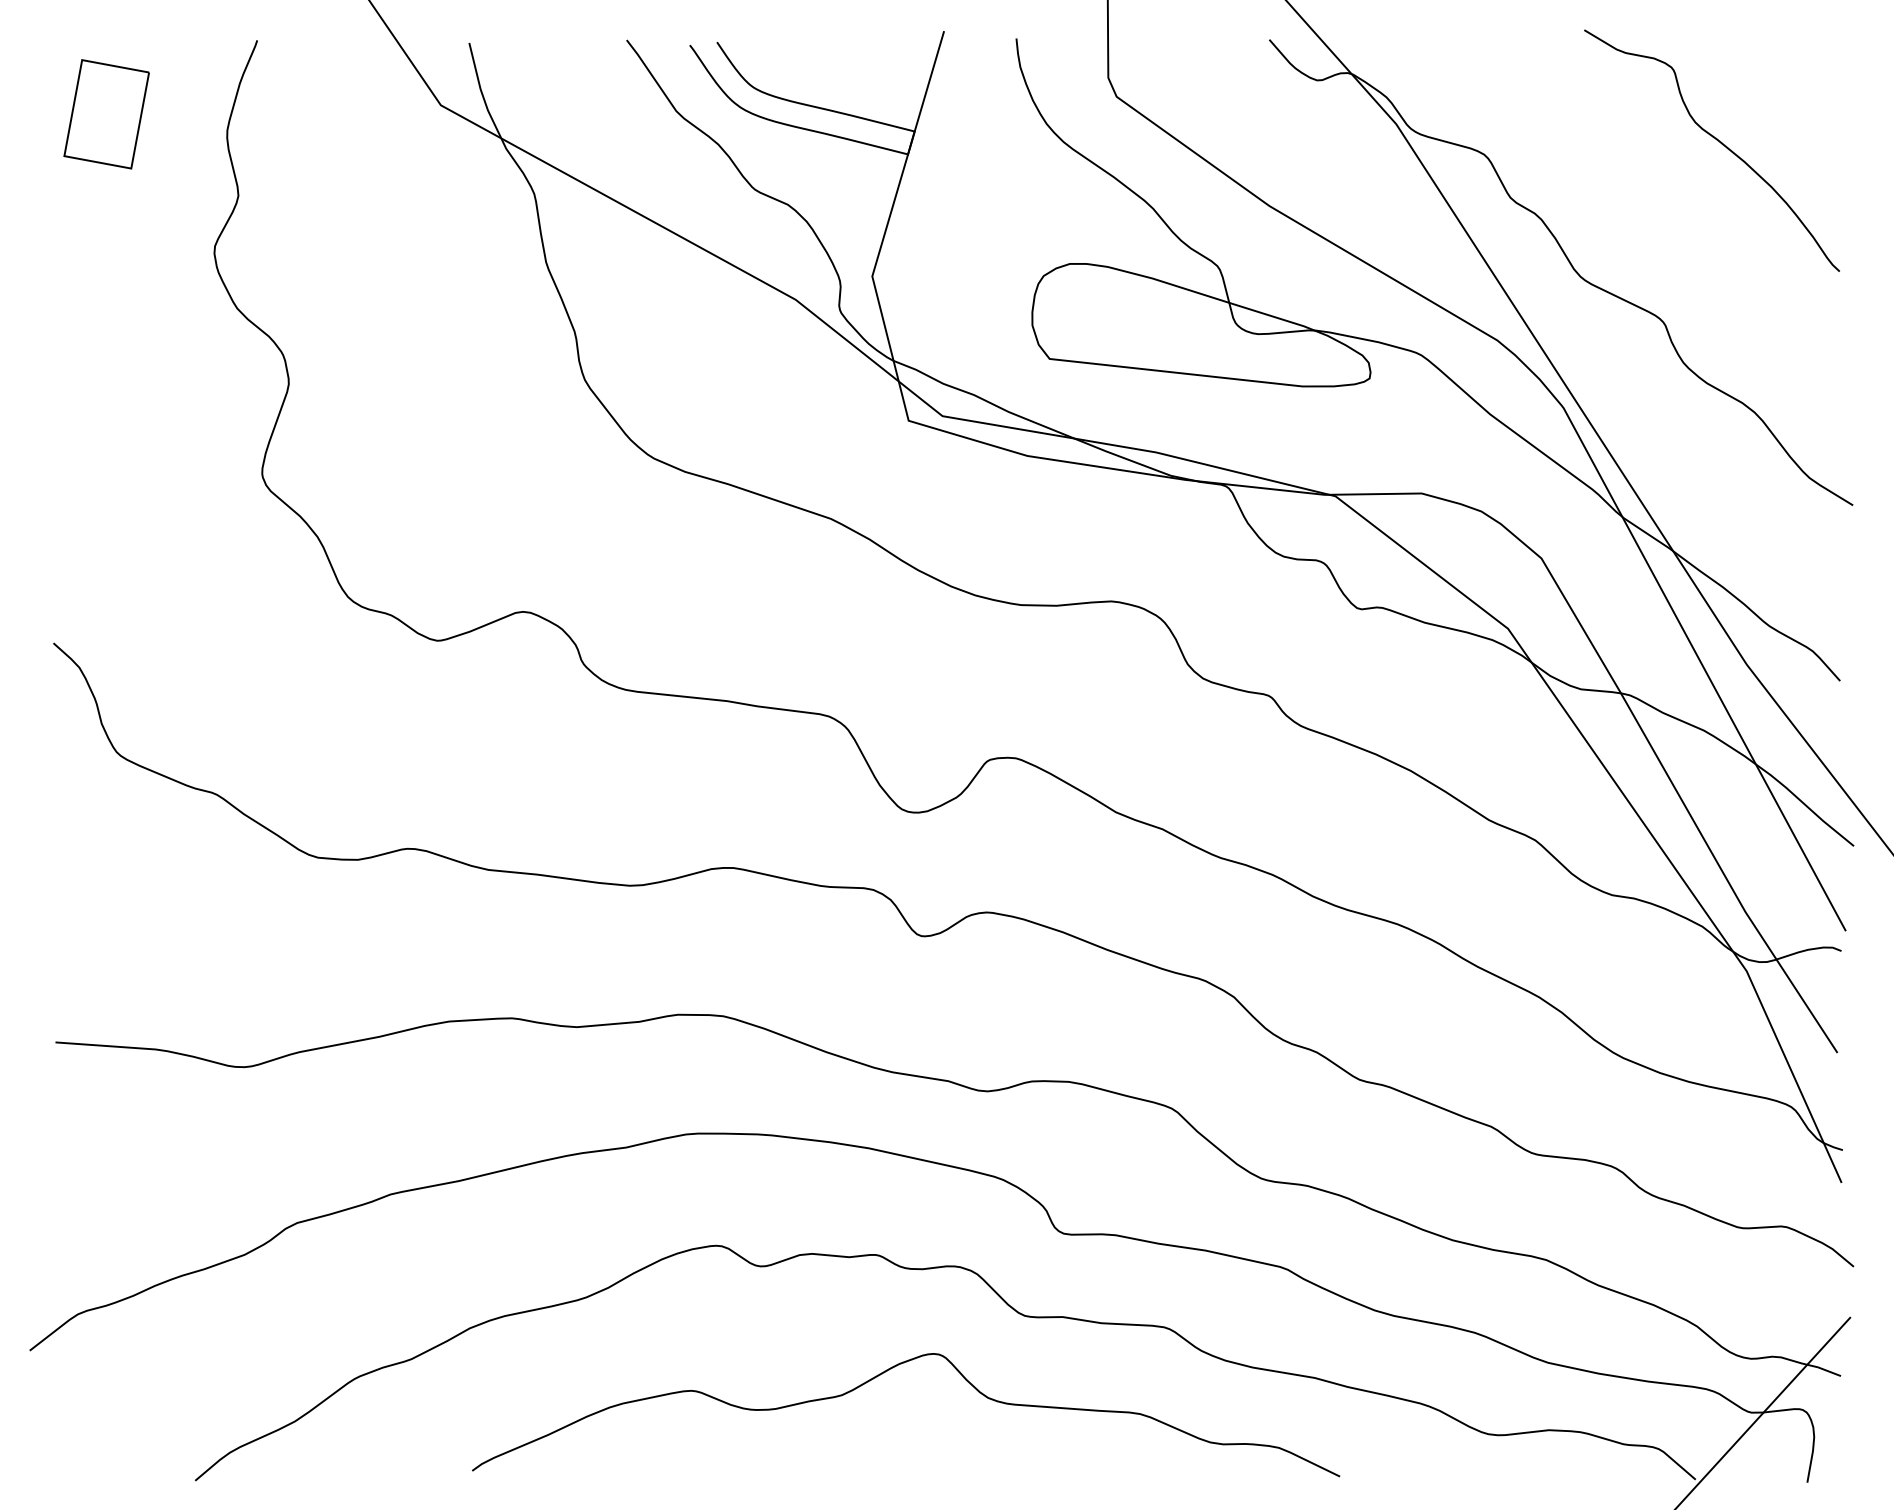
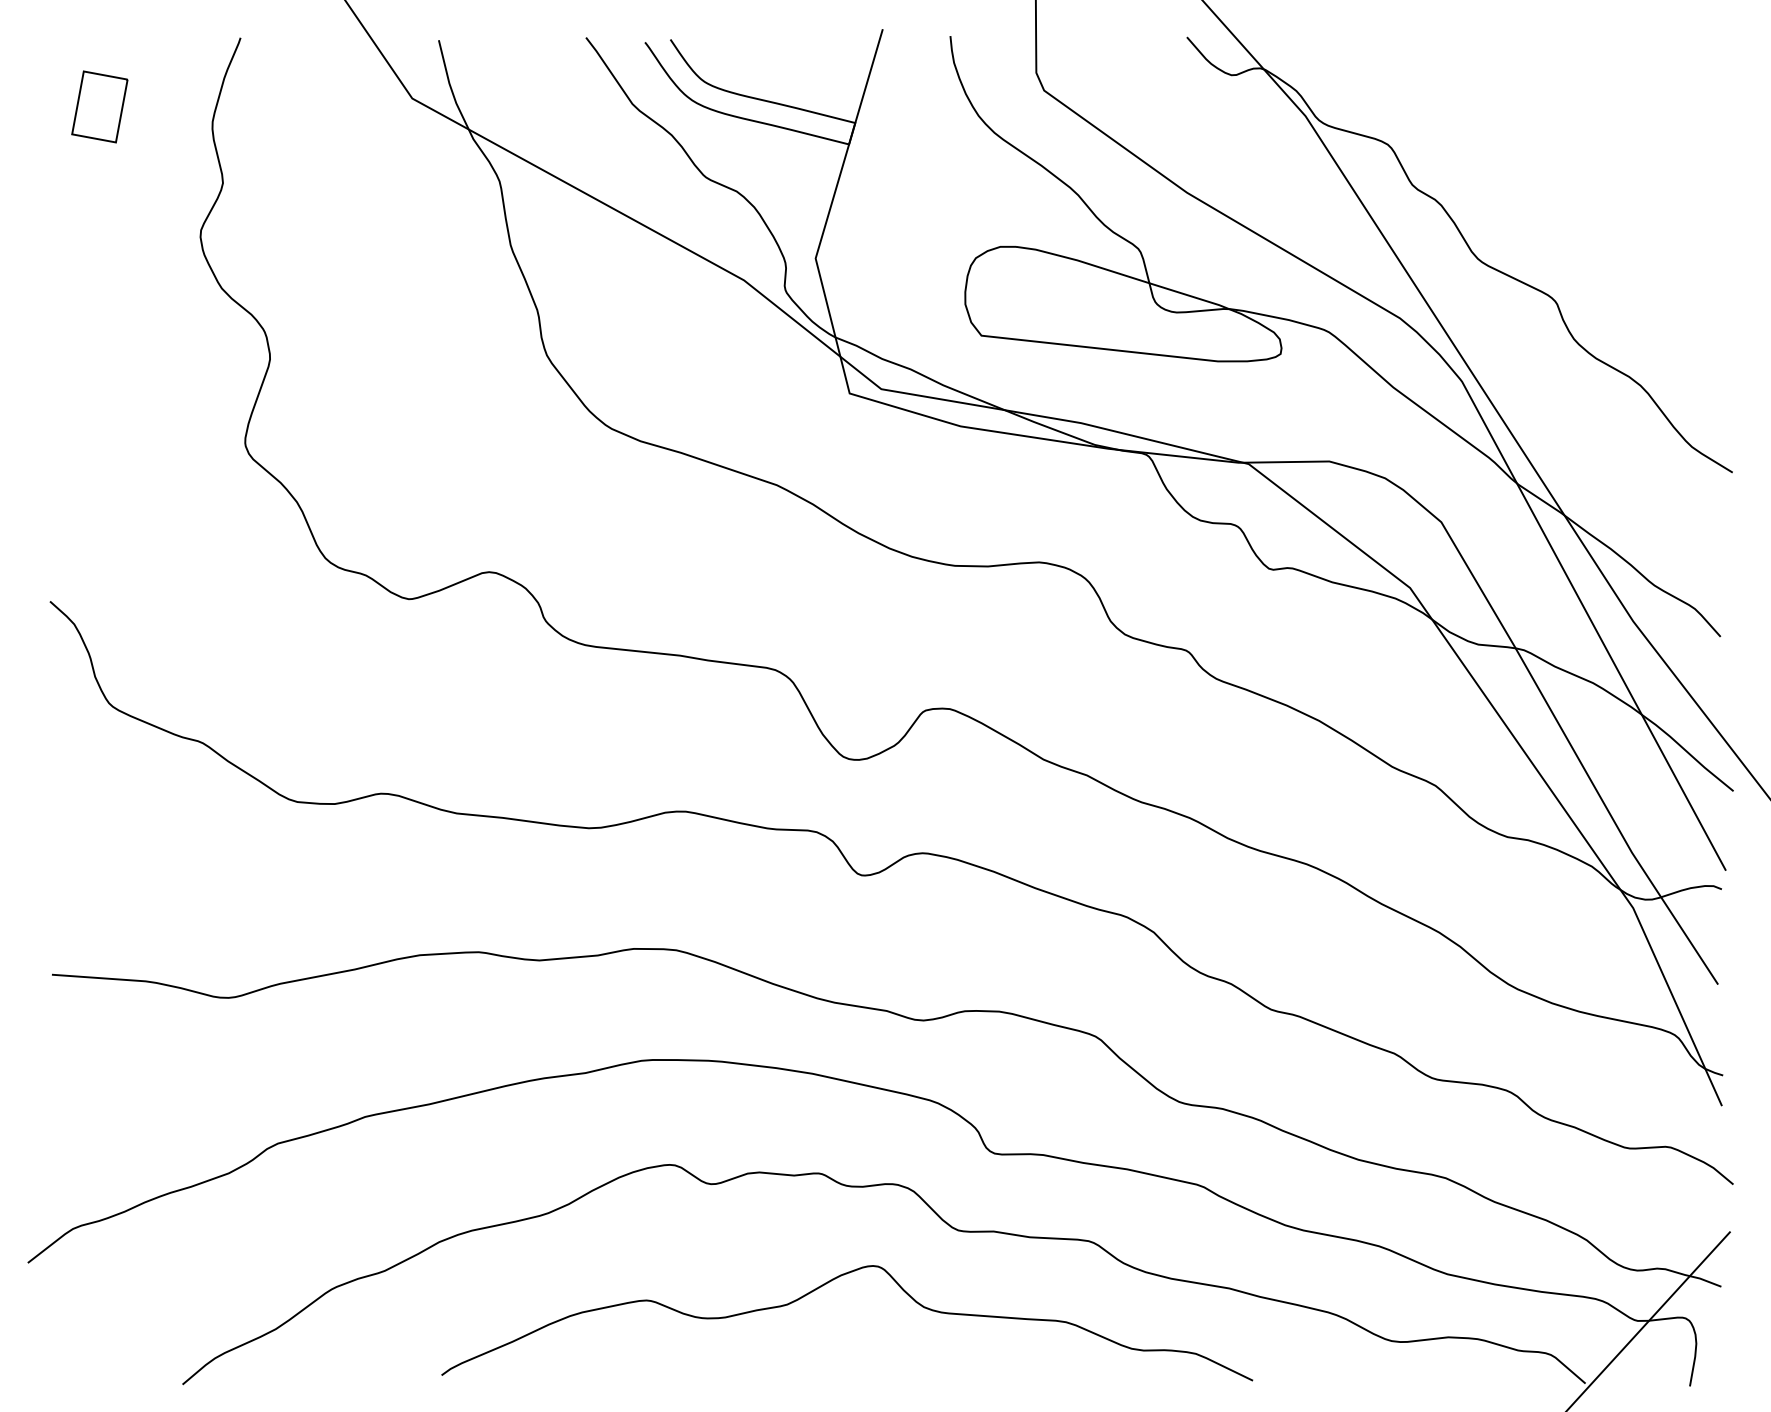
part: (106, 113) -> (99, 106), size x0.7
curve: (1719, 142) -> (1607, 133), removed

